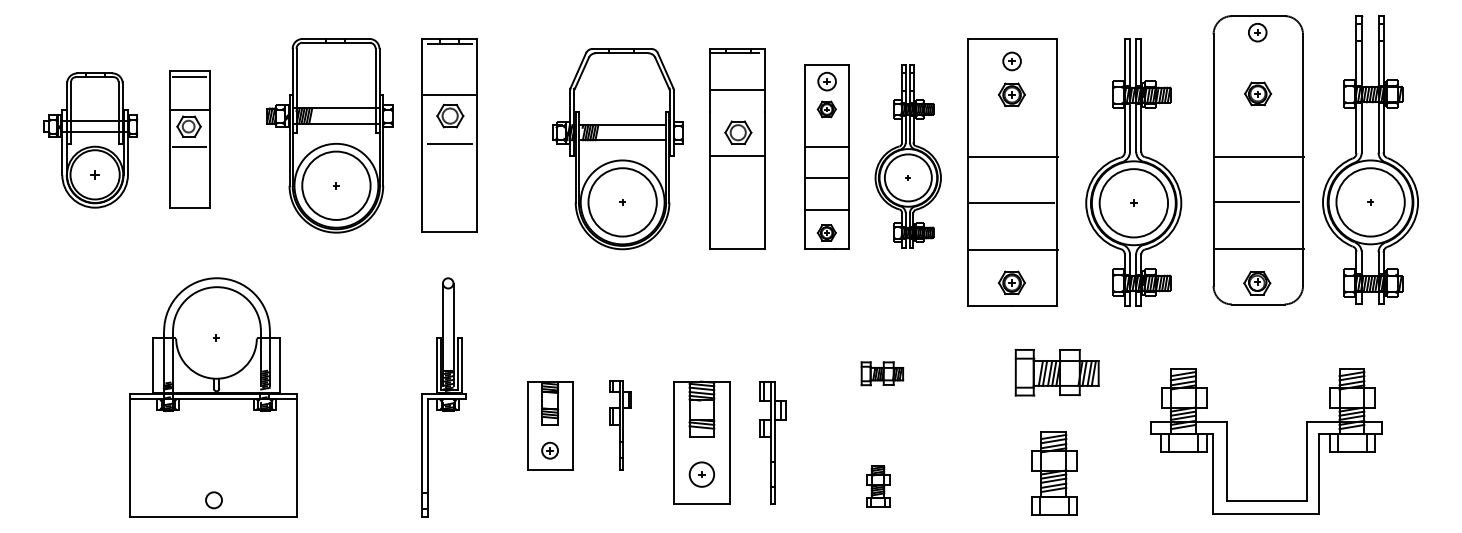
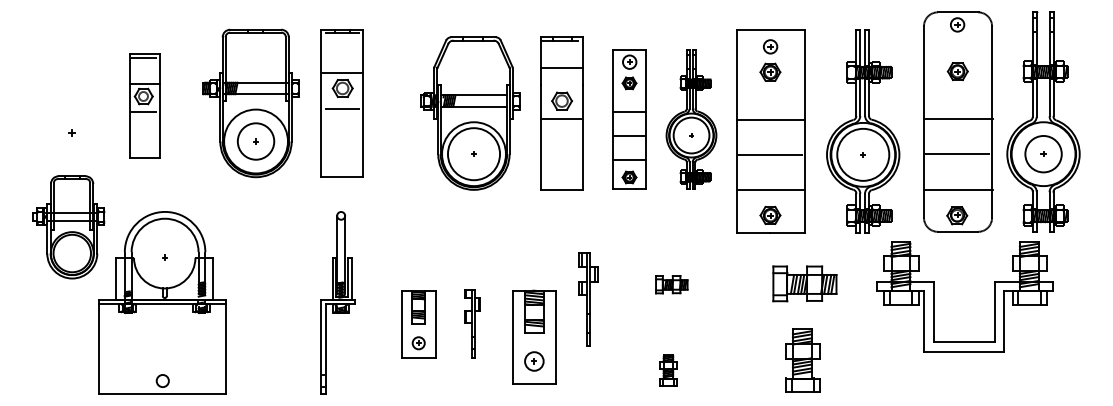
part: (90, 140) -> (68, 227), moved
circle: (336, 185) -> (256, 141), size x0.7
circle: (1370, 202) -> (1043, 154), size x0.7
part: (1227, 441) -> (934, 296), moved
part: (772, 442) -> (588, 298), moved

